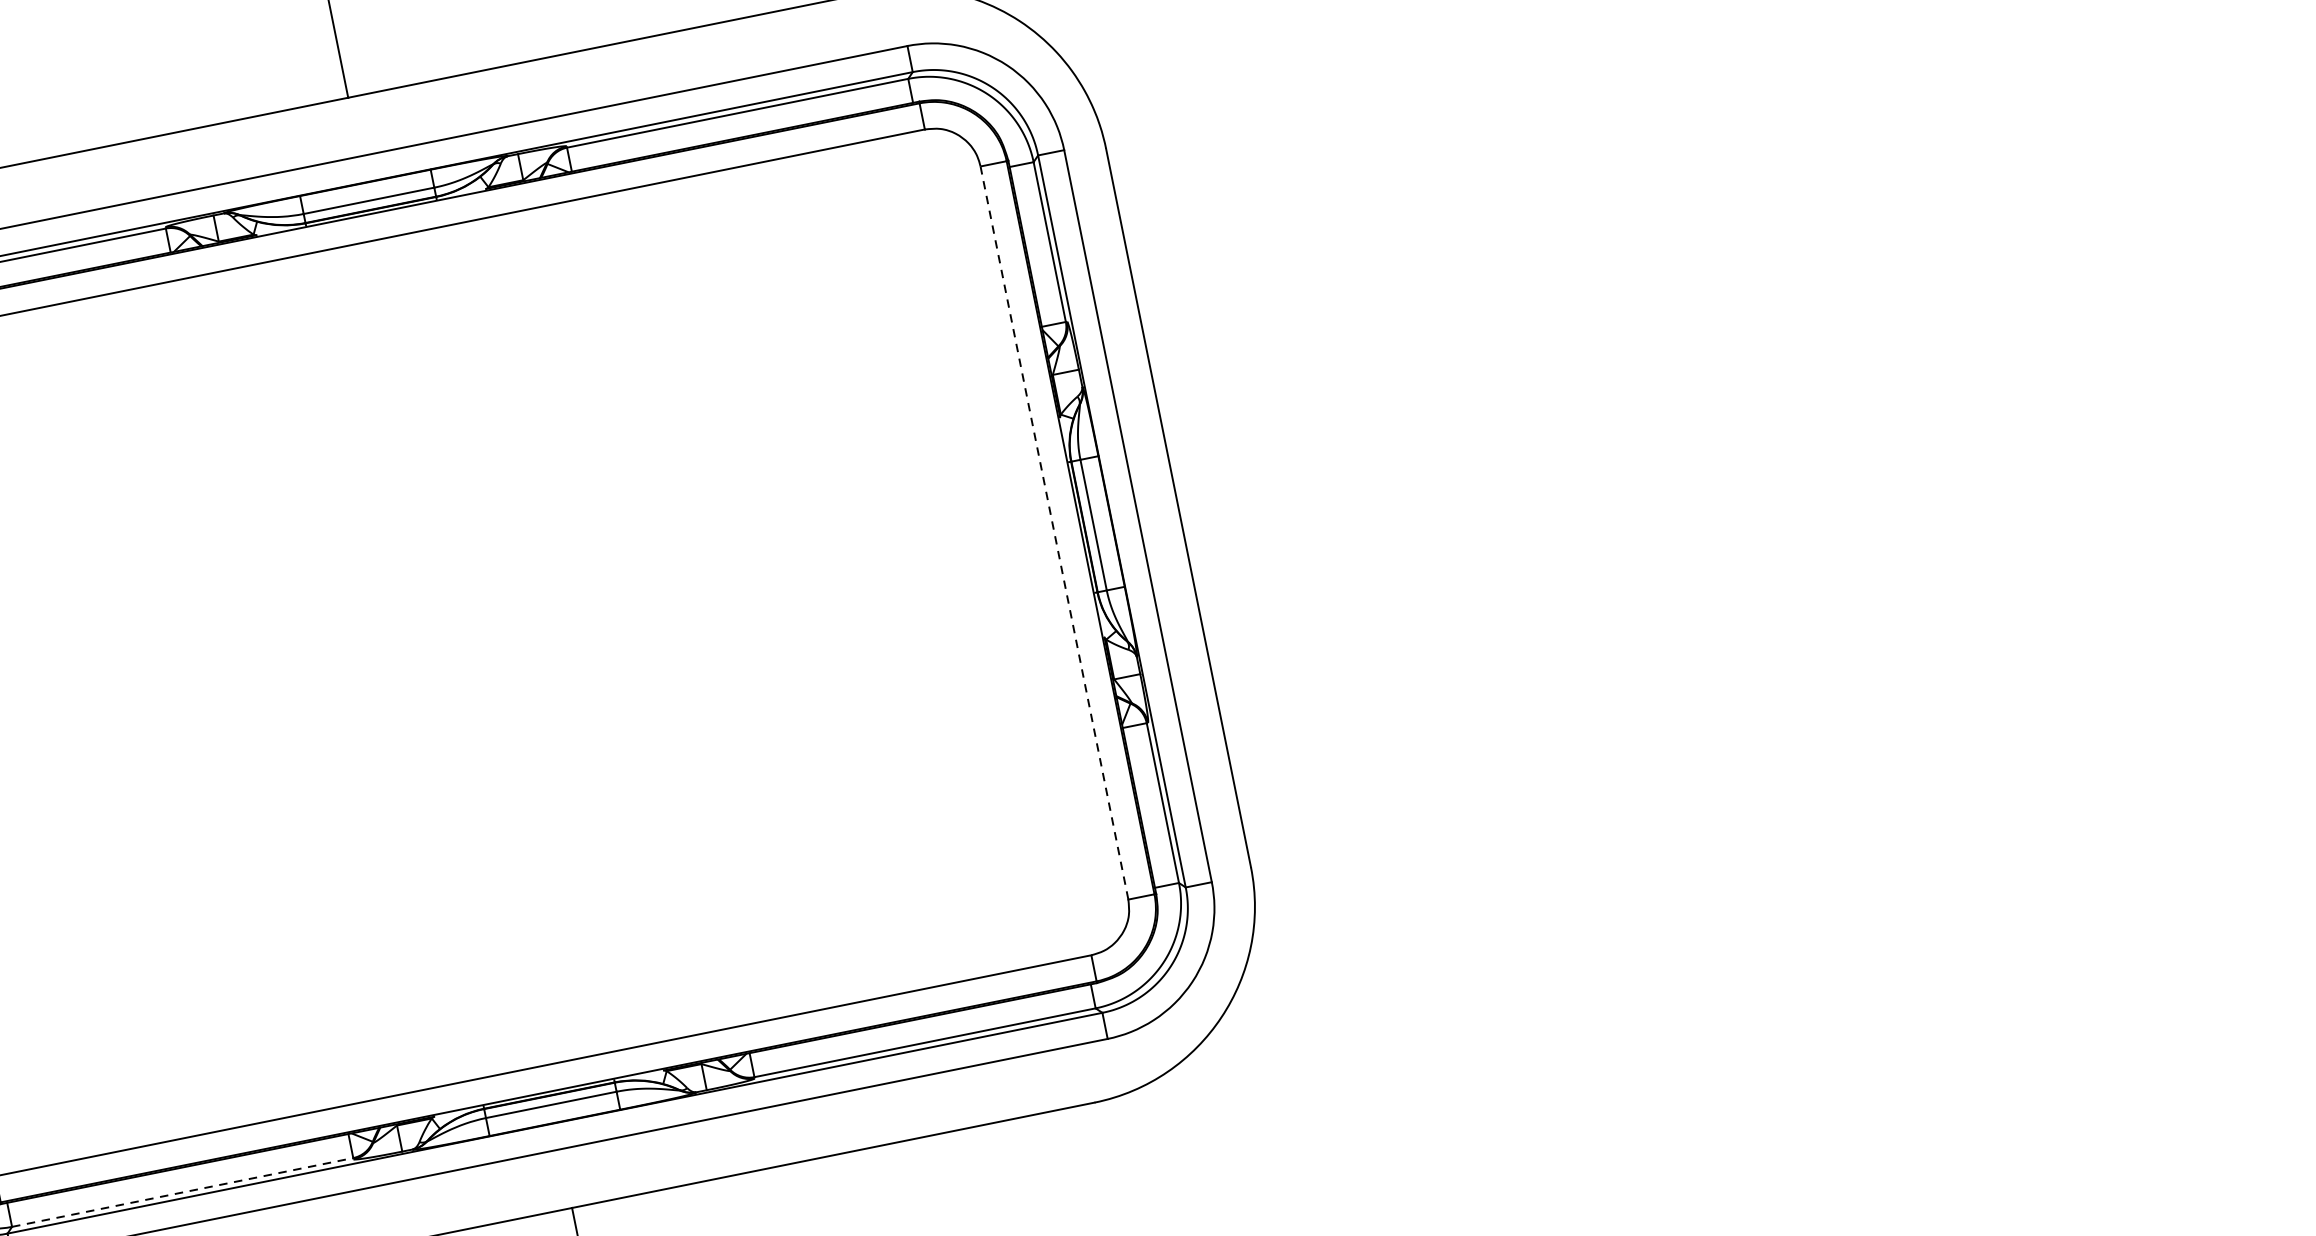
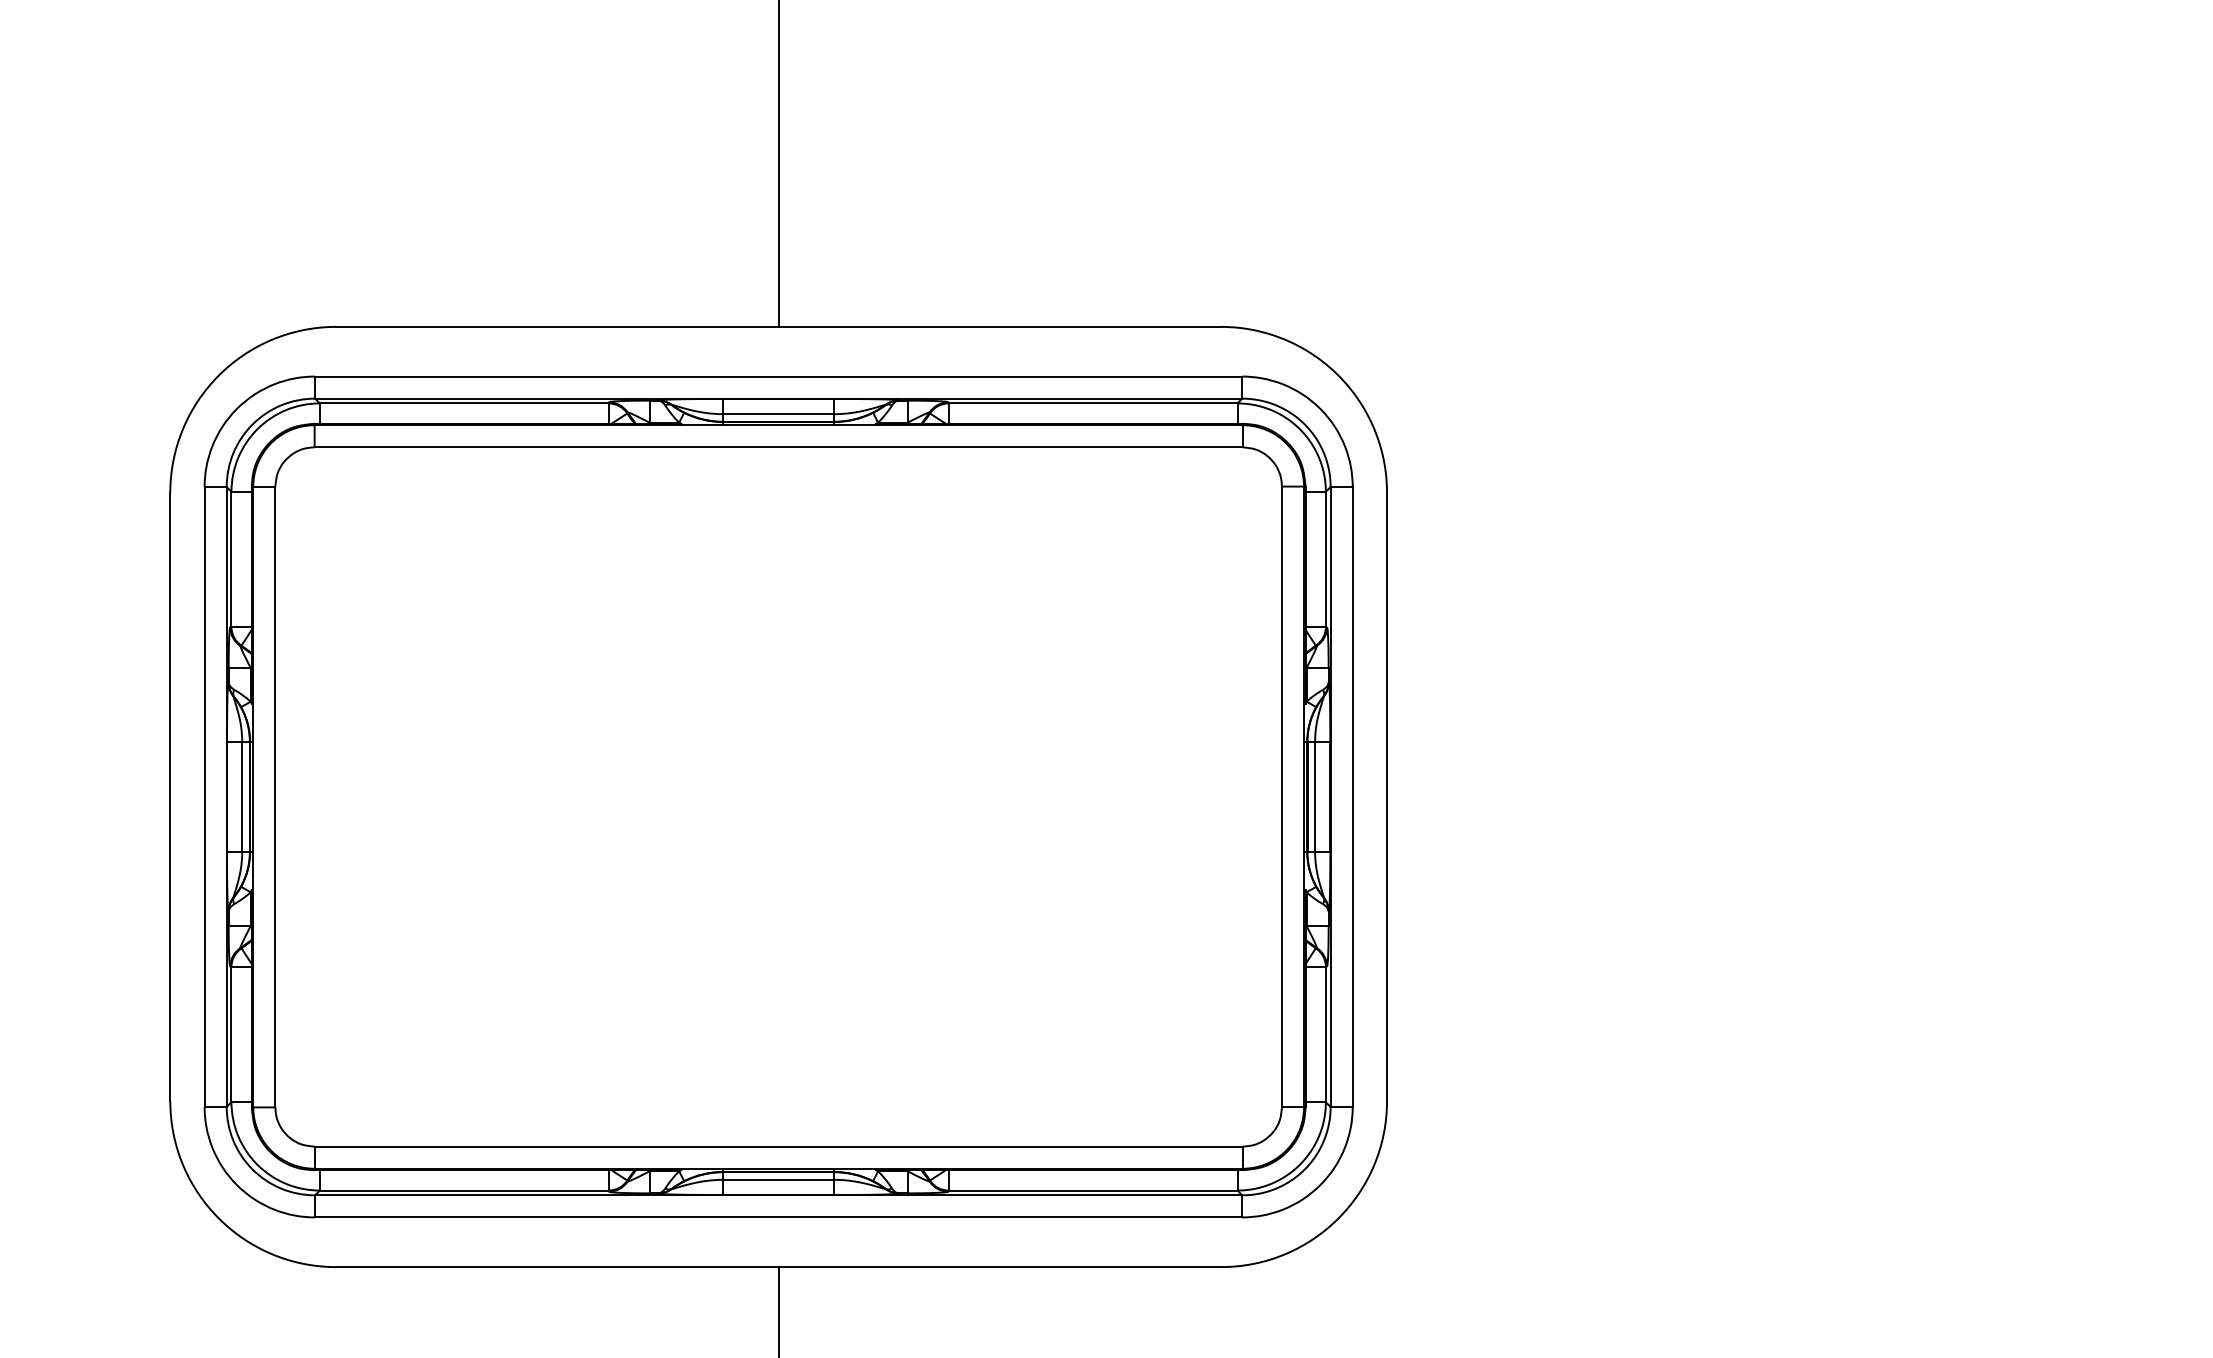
line: (1053, 532) -> (1281, 796), dashed -> solid
line: (182, 1192) -> (464, 1190), dashed -> solid

